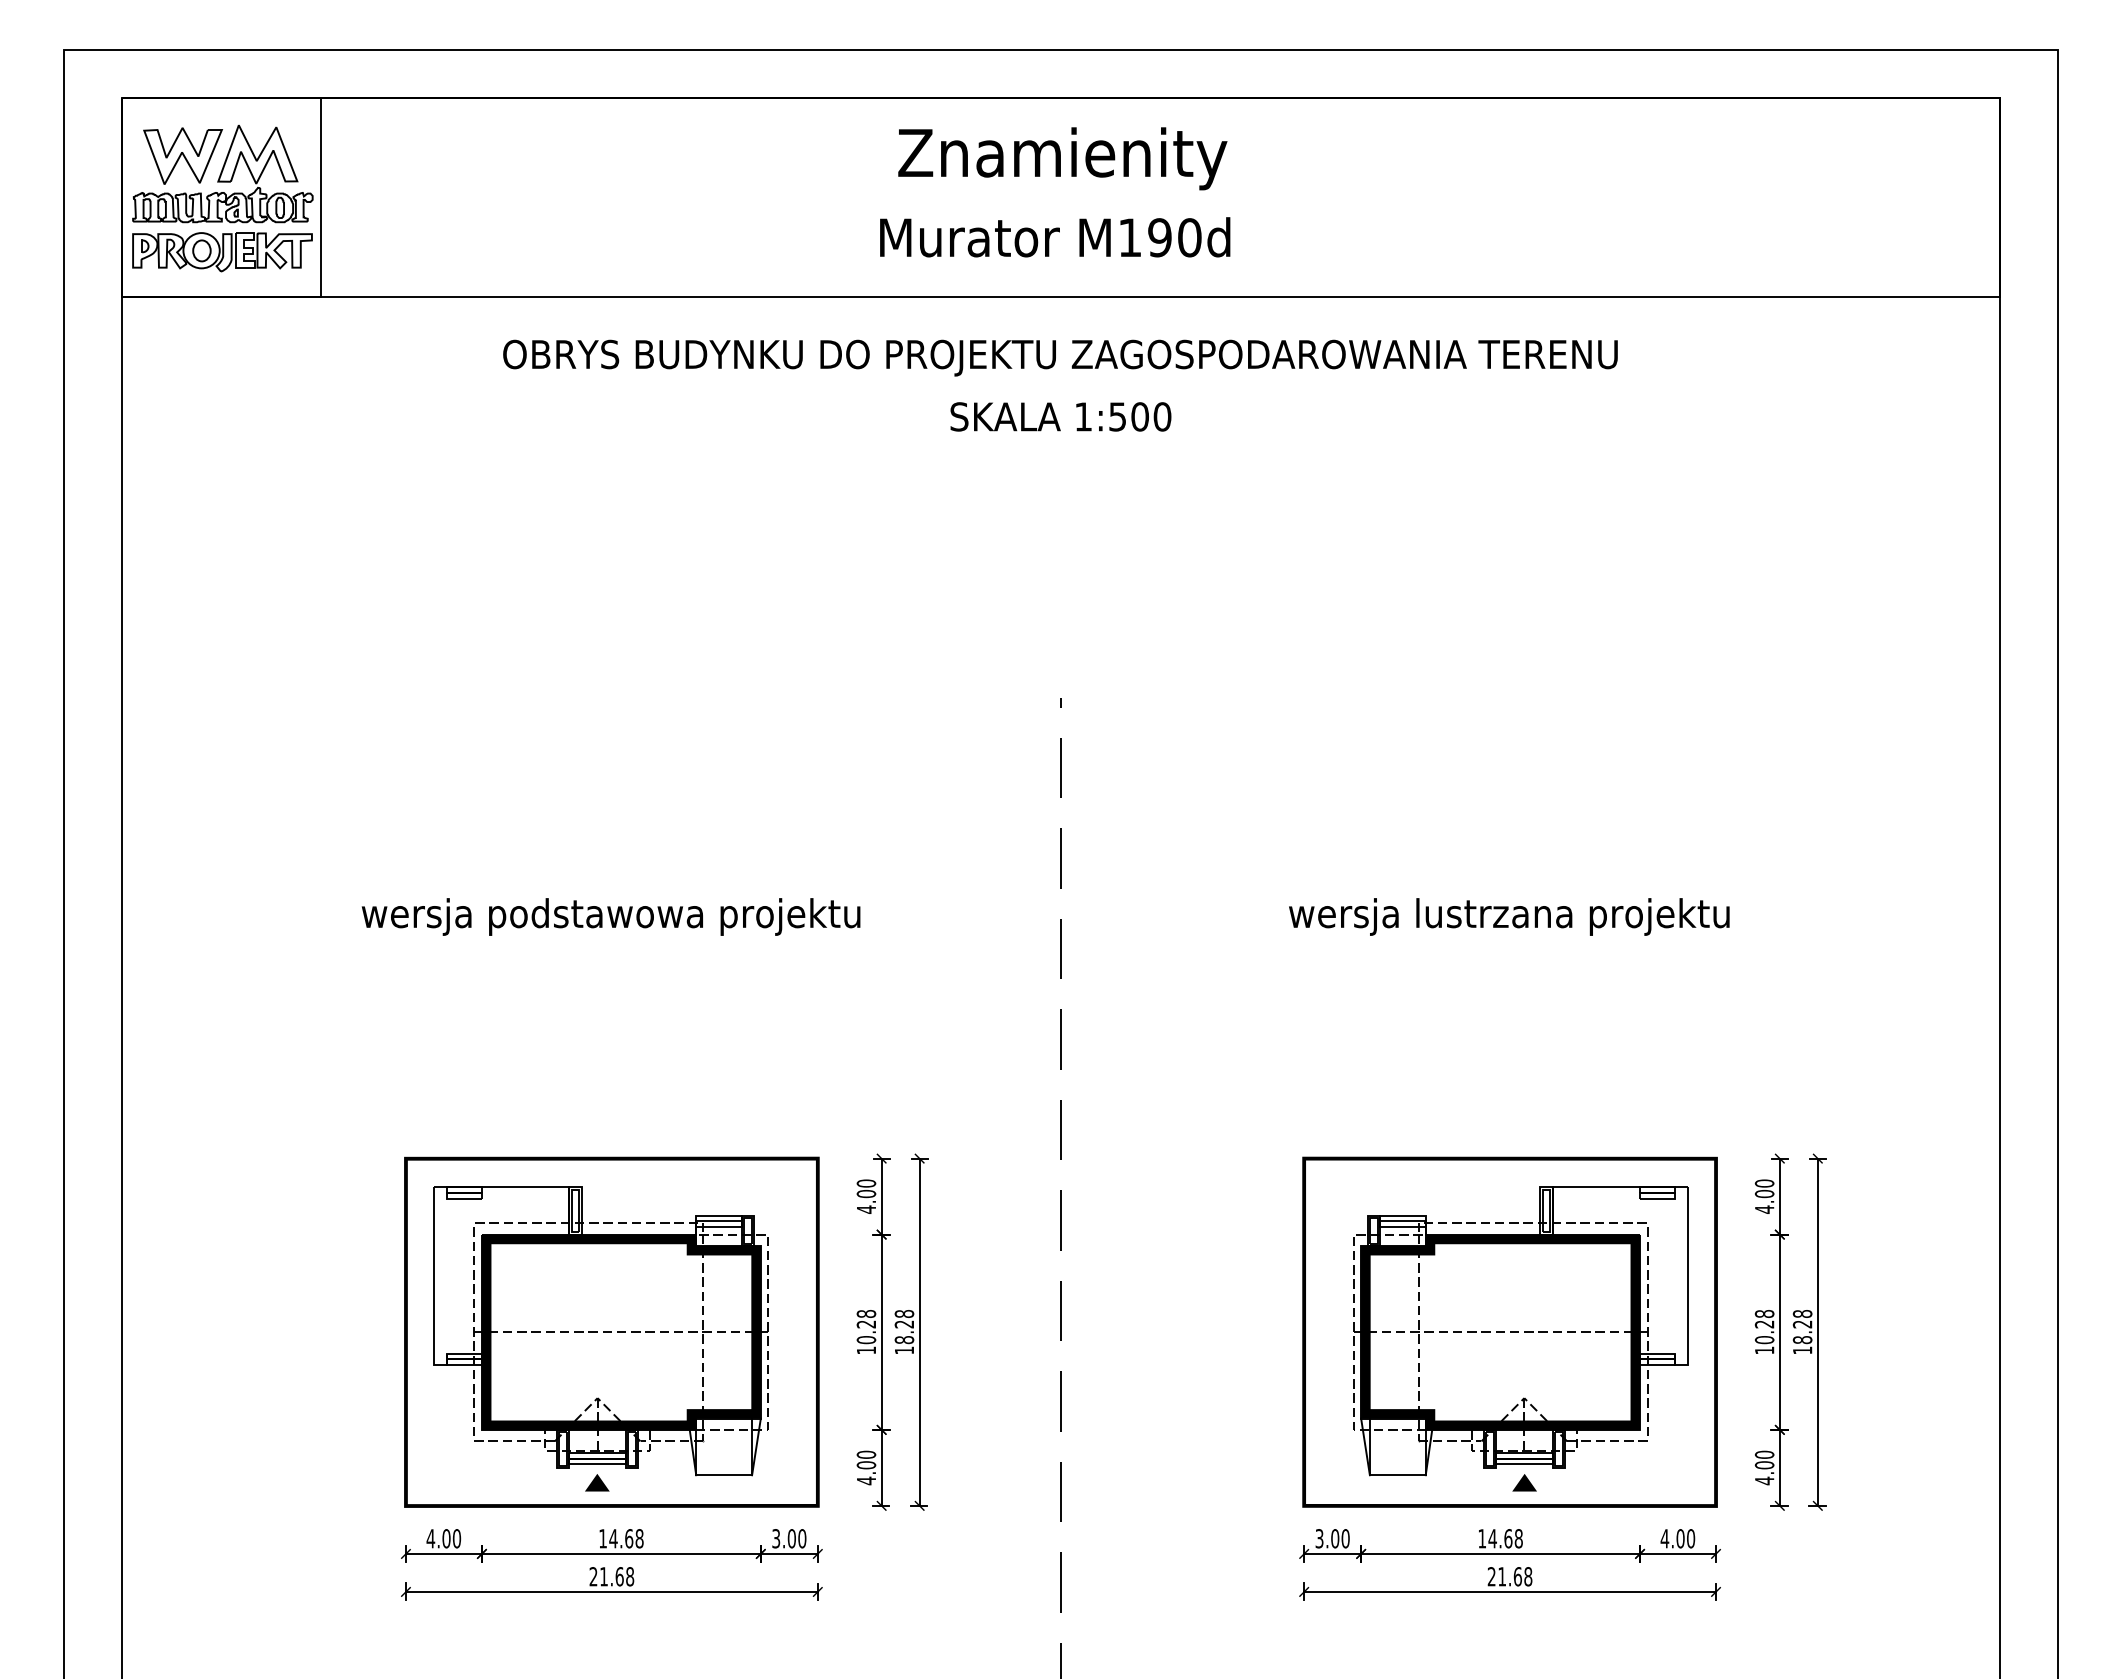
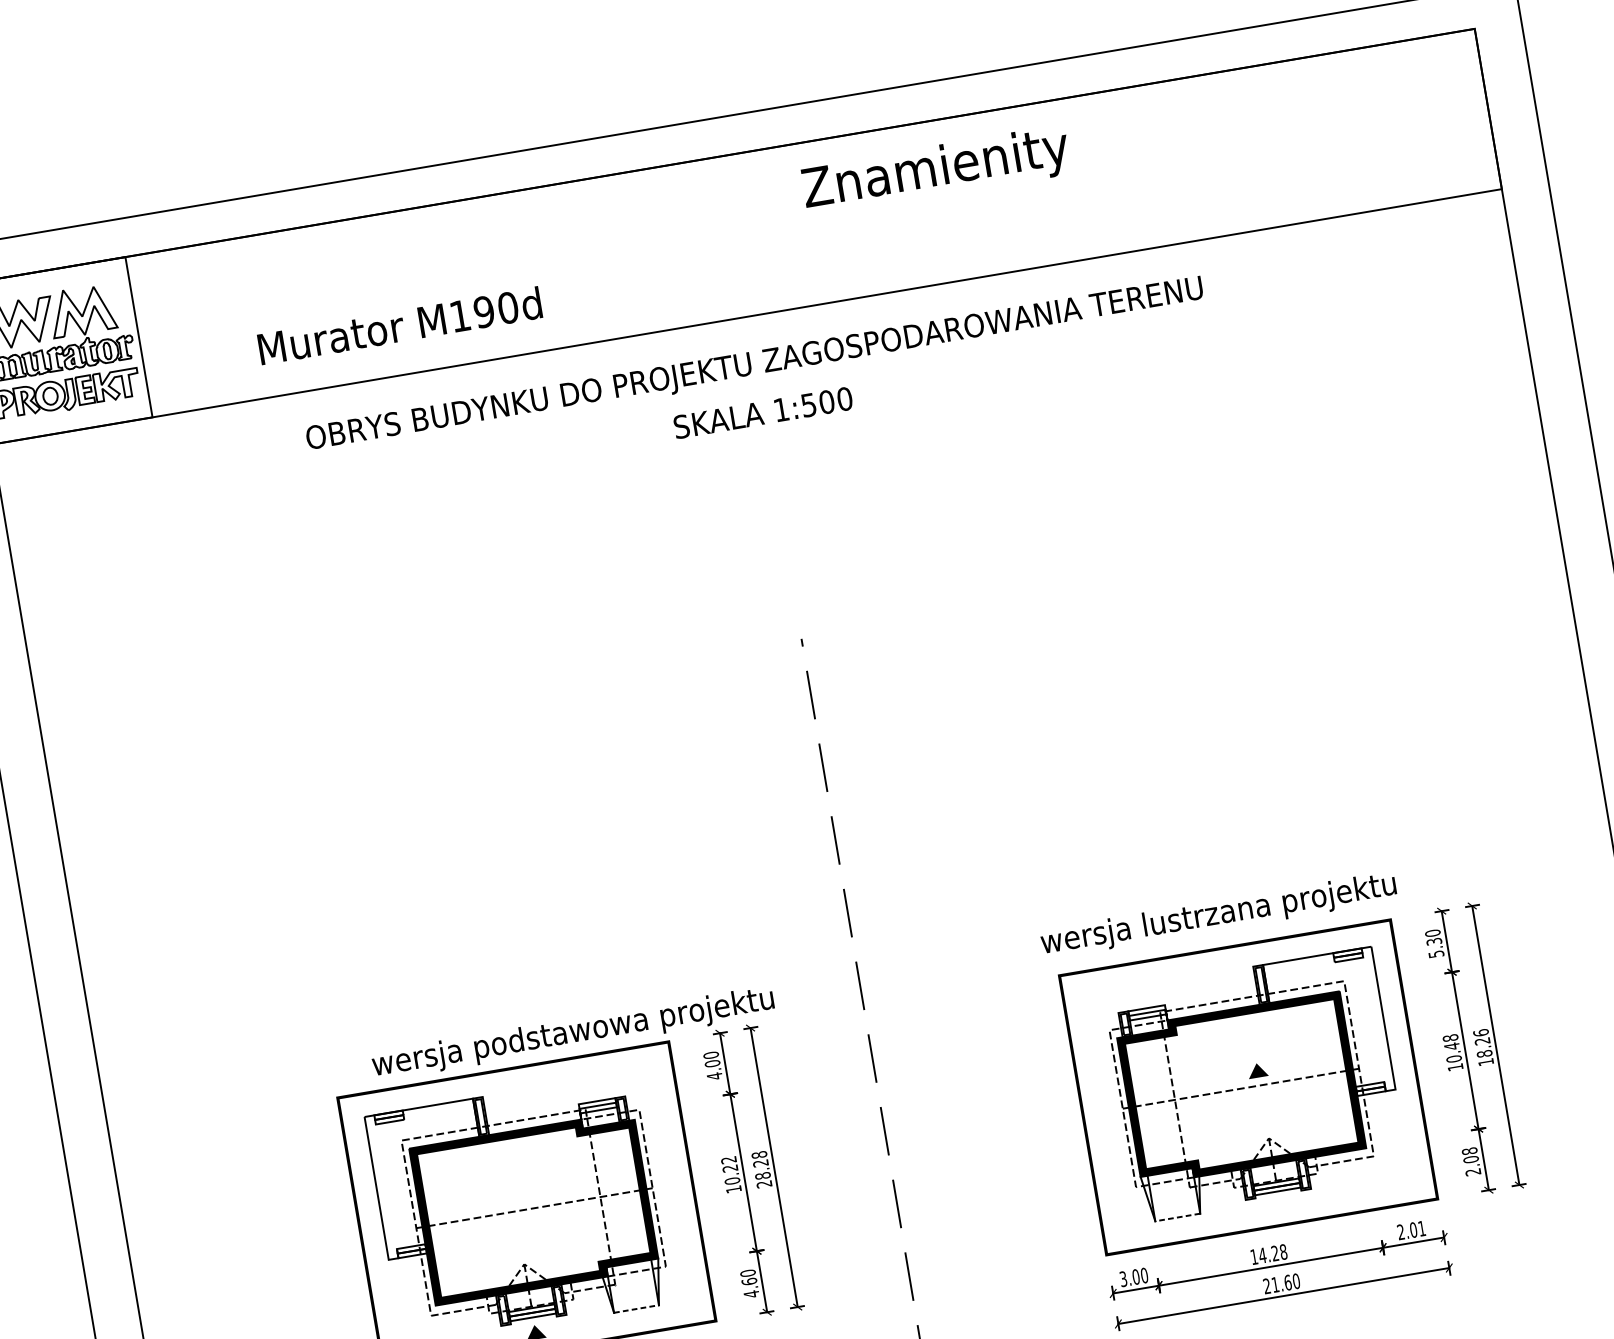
text: (1062, 158) -> (936, 170), moved
text: (1055, 237) -> (400, 326), moved
text: (610, 916) -> (572, 1033), moved
text: (1509, 916) -> (1218, 914), moved
text: (1764, 1201) -> (1435, 947), 4.00 -> 5.30
text: (866, 1313) -> (728, 1159), 10.28 -> 10.22
text: (1802, 1313) -> (1480, 1032), 18.28 -> 18.26
text: (1764, 1324) -> (1451, 1046), 10.28 -> 10.48
text: (903, 1350) -> (763, 1184), 18.28 -> 28.28
text: (865, 1465) -> (748, 1282), 4.00 -> 4.60
text: (1764, 1467) -> (1471, 1161), 4.00 -> 2.08
line: (724, 1475) -> (636, 1309), solid -> dashed
line: (1397, 1475) -> (1177, 1217), solid -> dashed
part: (1524, 1482) -> (1257, 1070), moved
text: (1508, 1538) -> (1275, 1253), 14.68 -> 14.28
text: (1677, 1538) -> (1411, 1230), 4.00 -> 2.01
text: (1528, 1576) -> (1296, 1281), 21.68 -> 21.60

